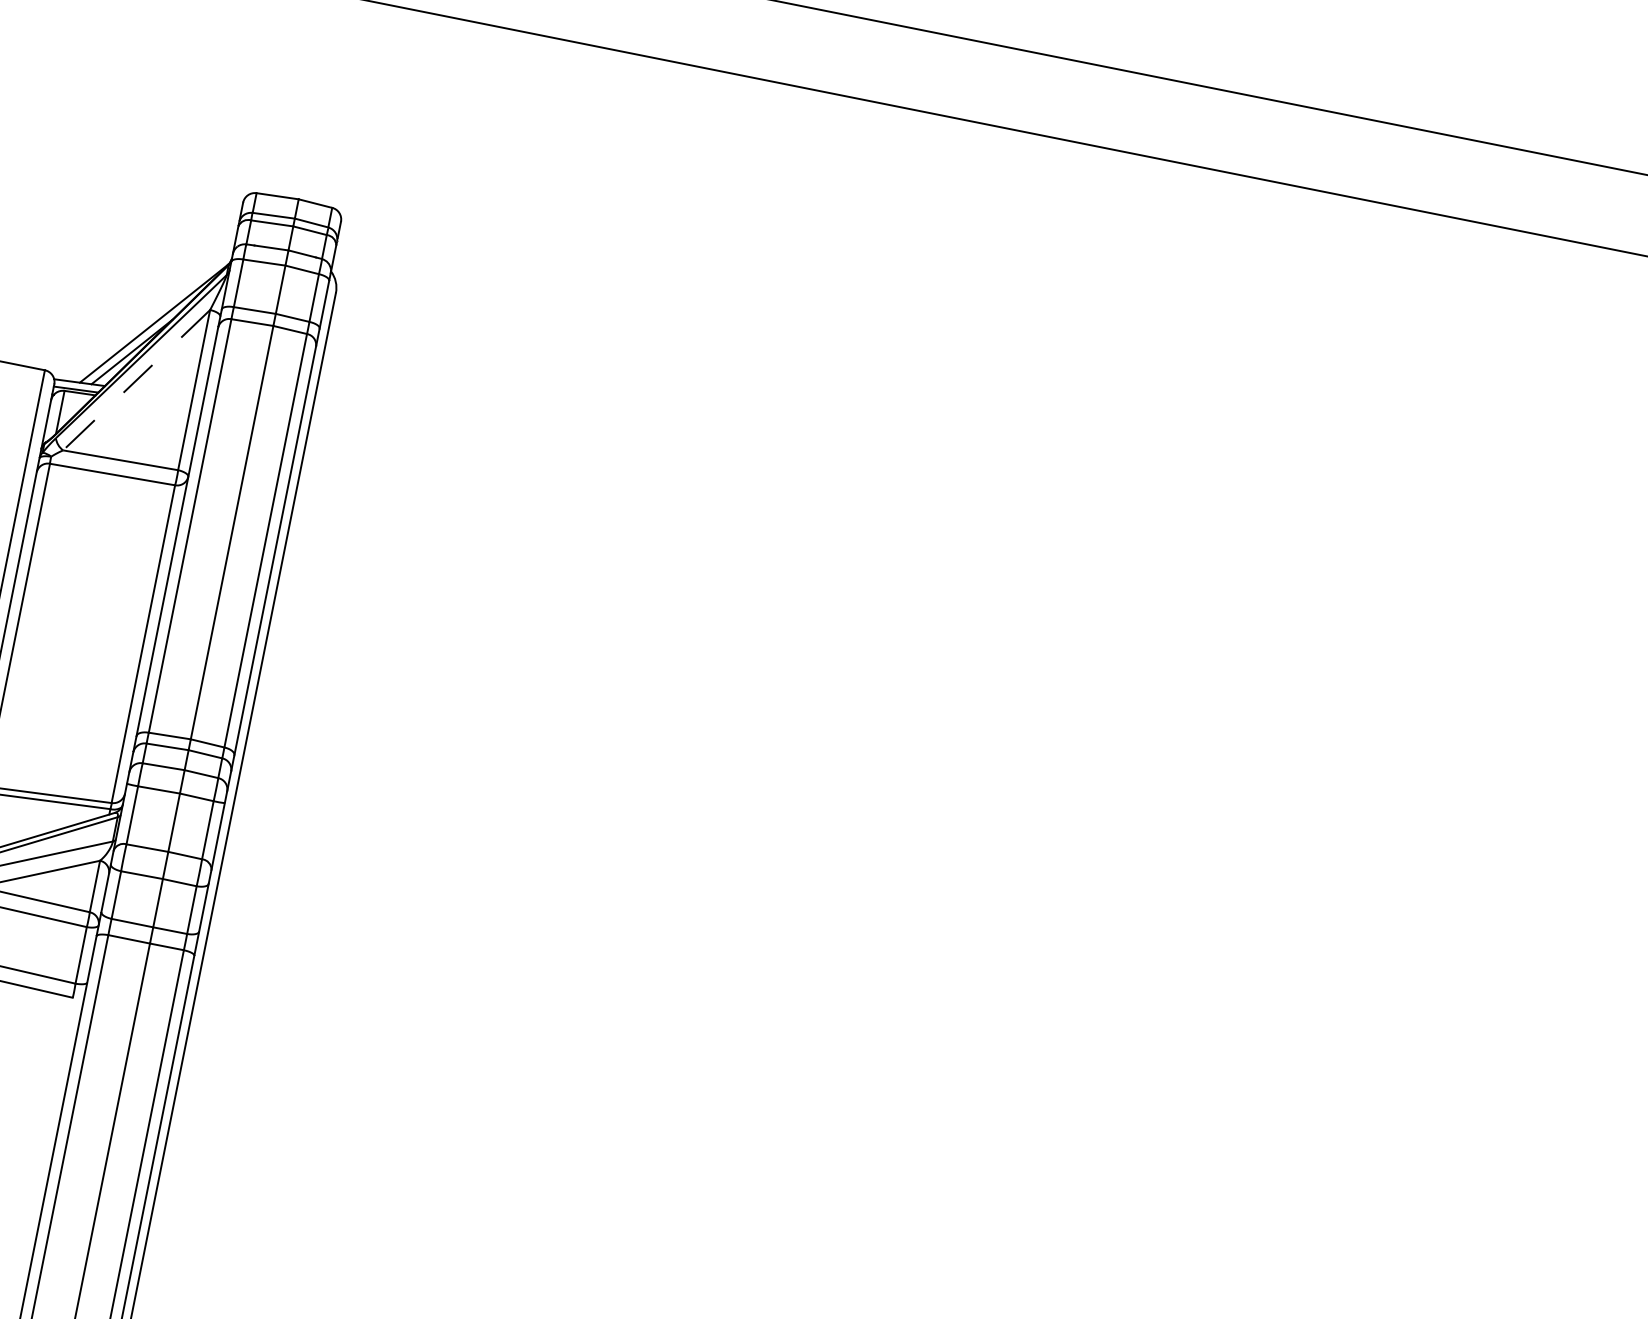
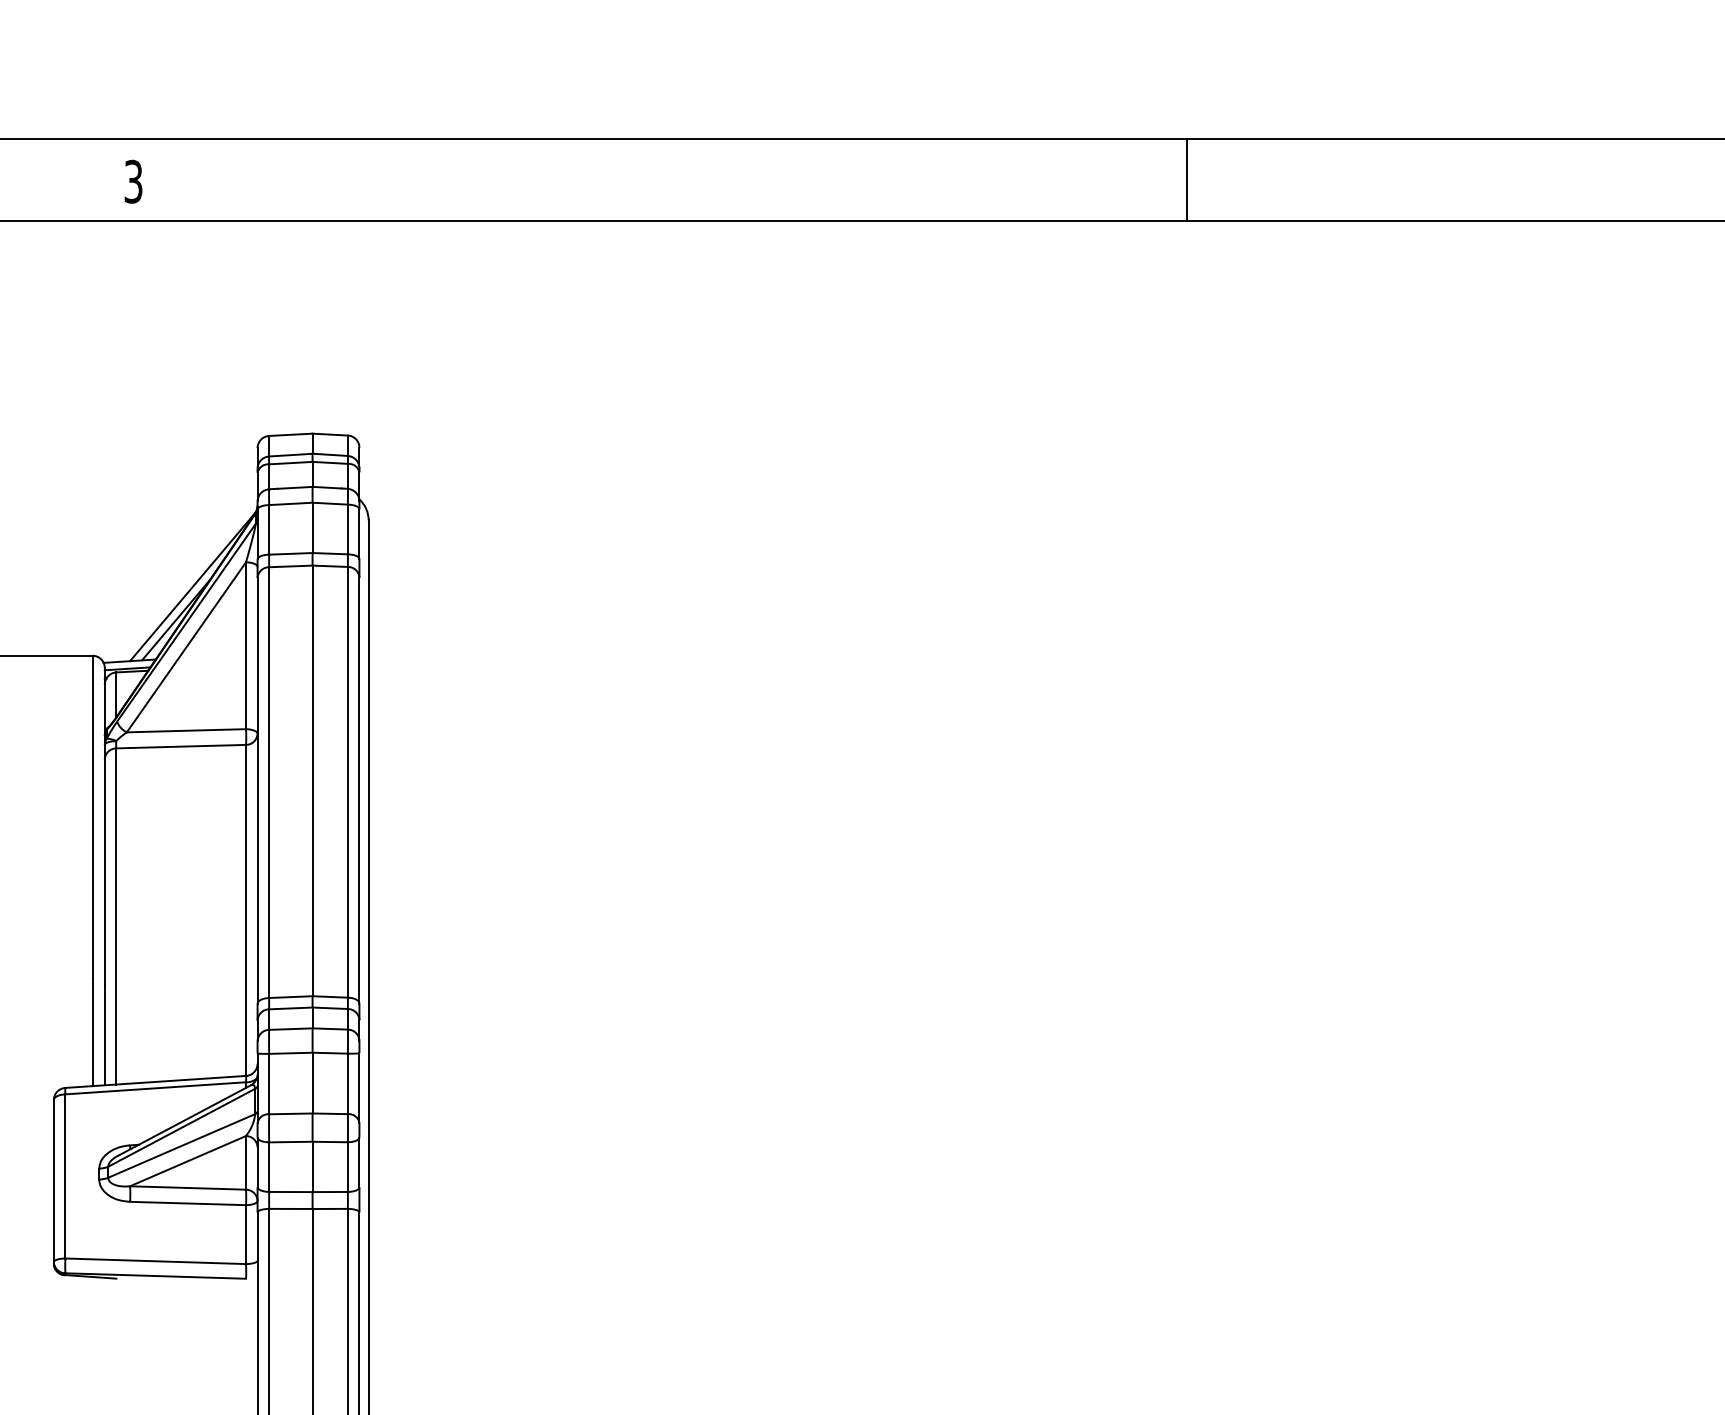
line: (1186, 122) -> (1186, 179), added
line: (136, 380) -> (186, 647), dashed -> solid

